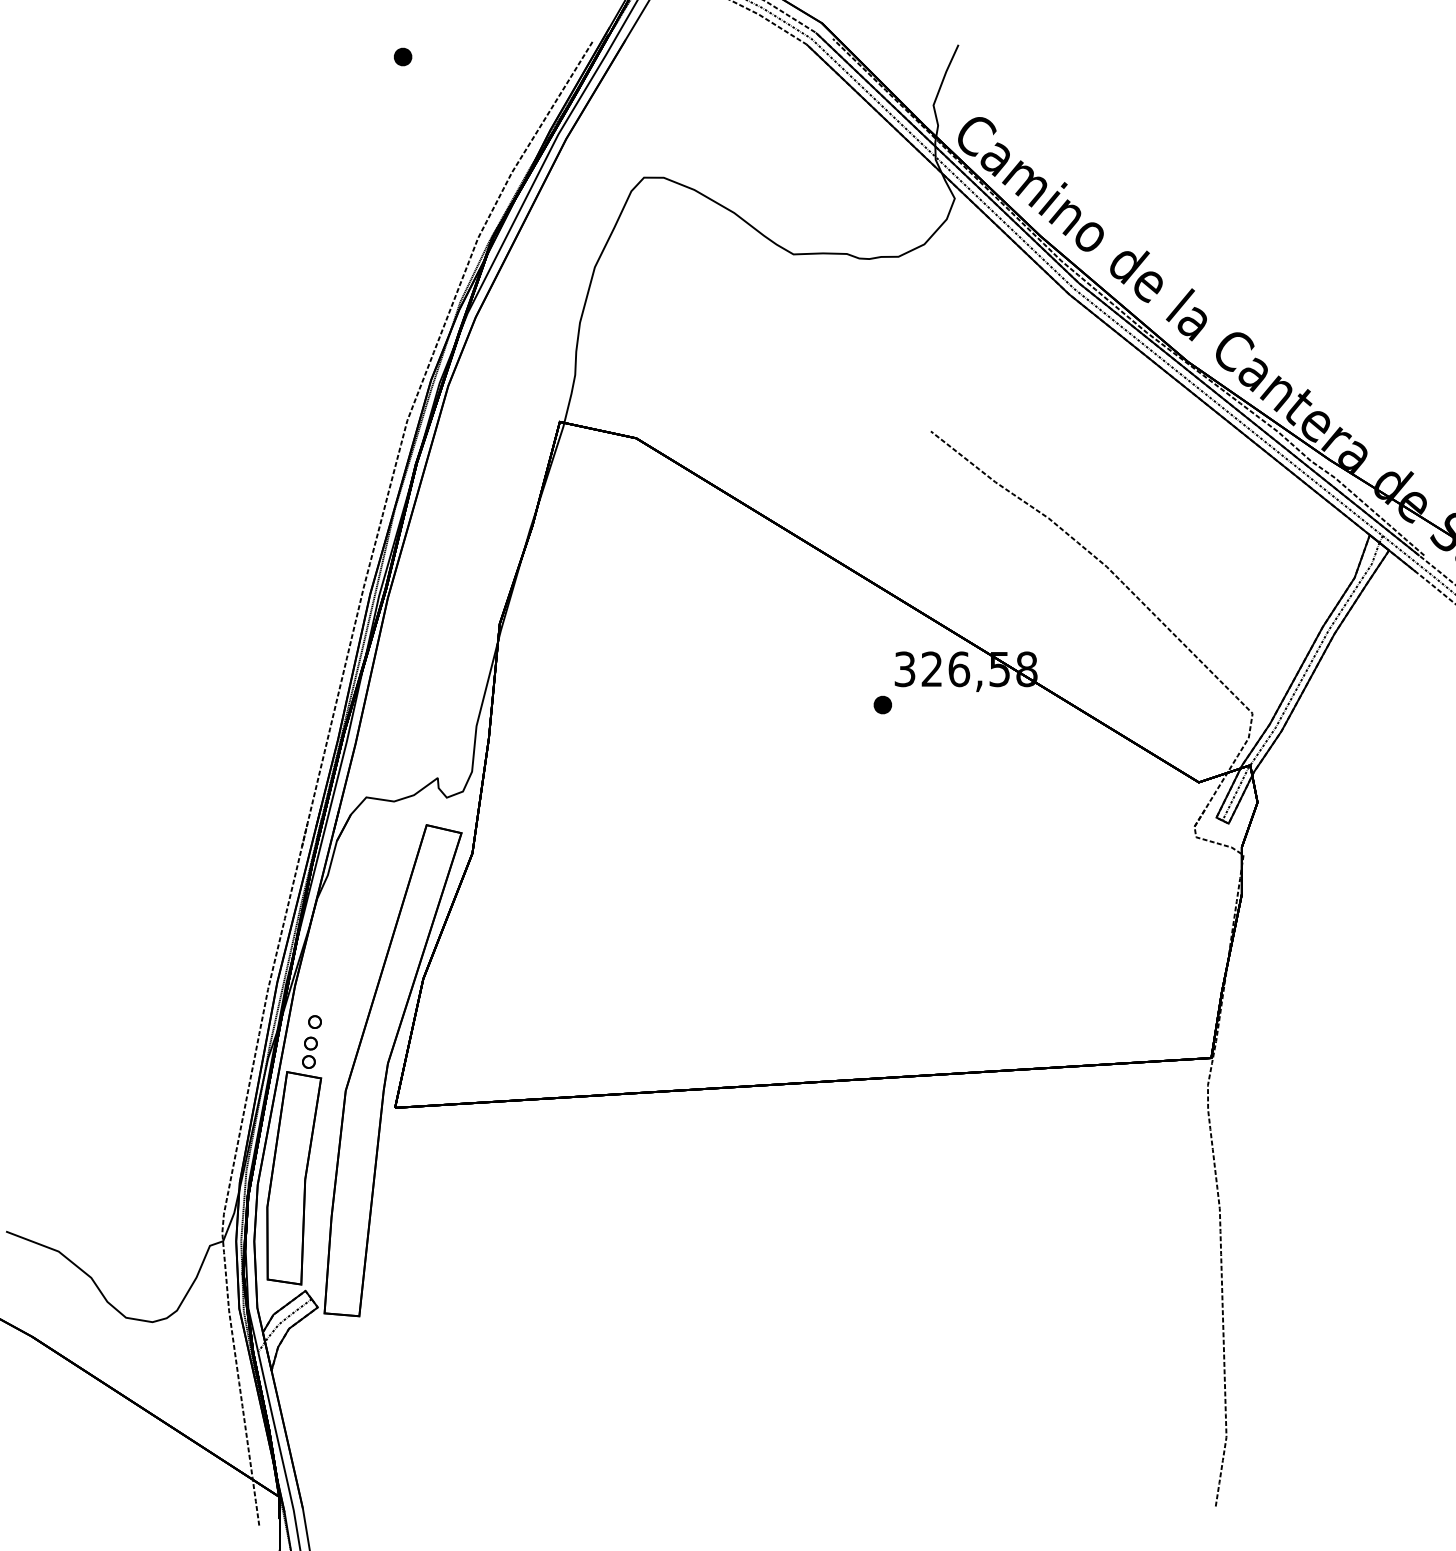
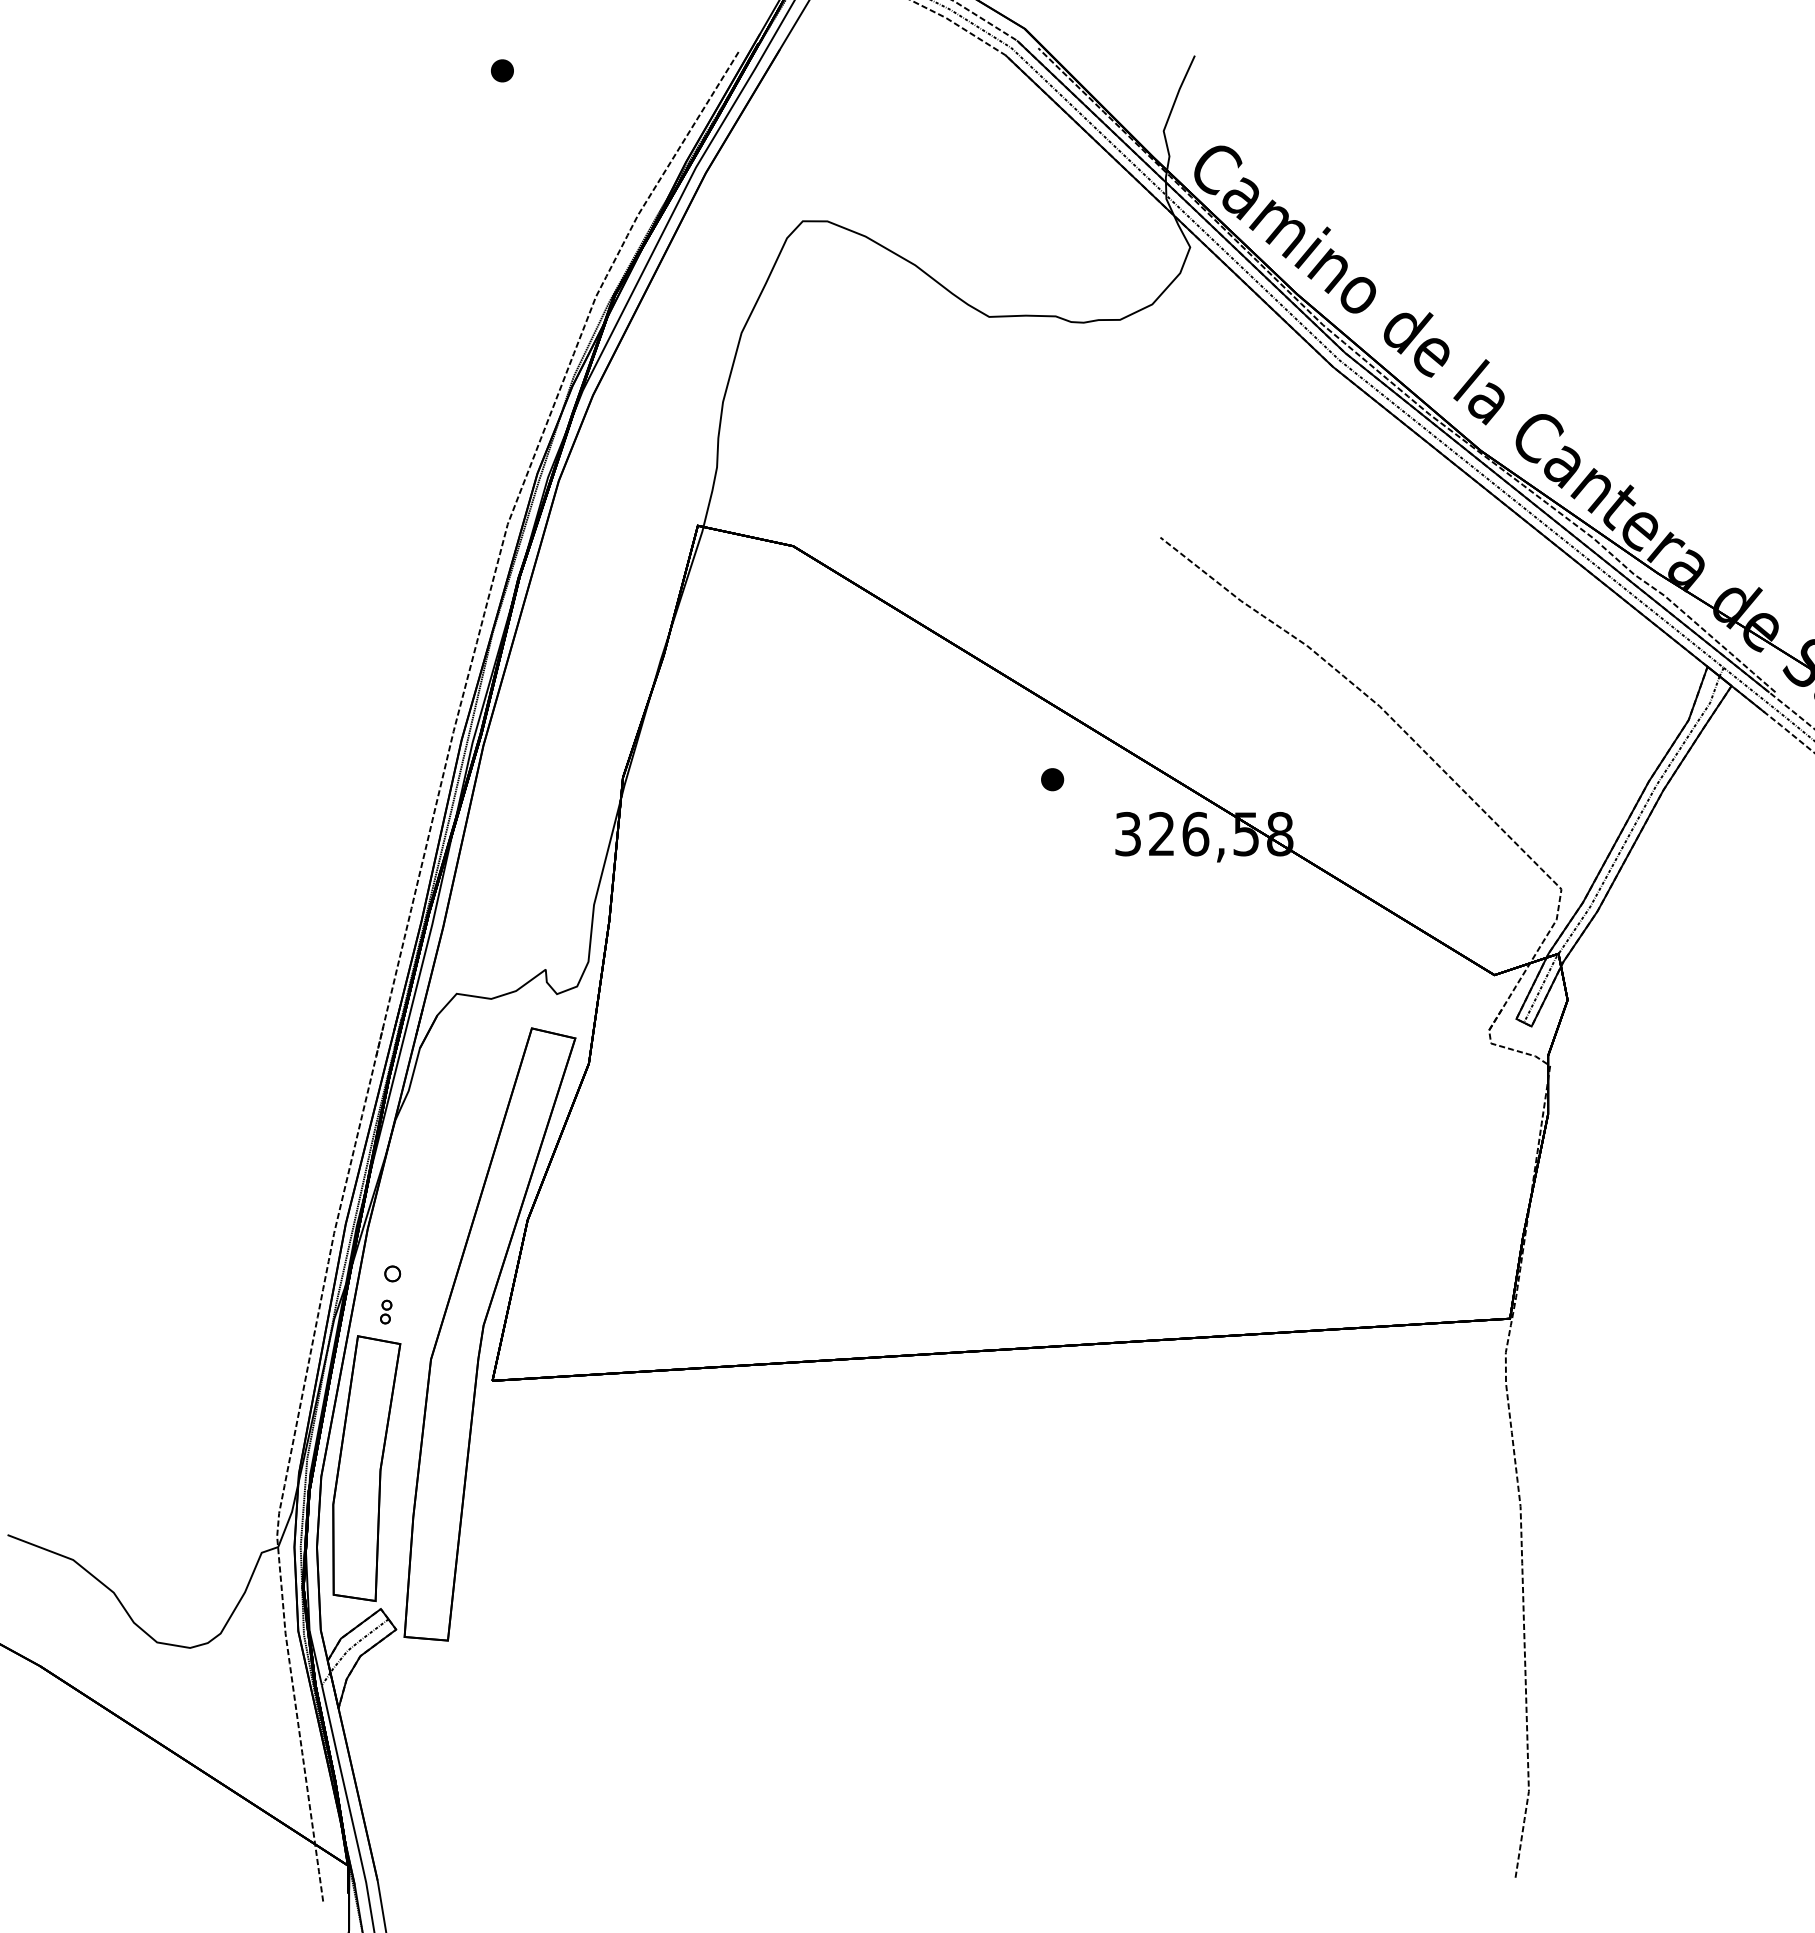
part: (882, 704) -> (1052, 779), moved
part: (309, 1052) -> (385, 1311), size x0.6

